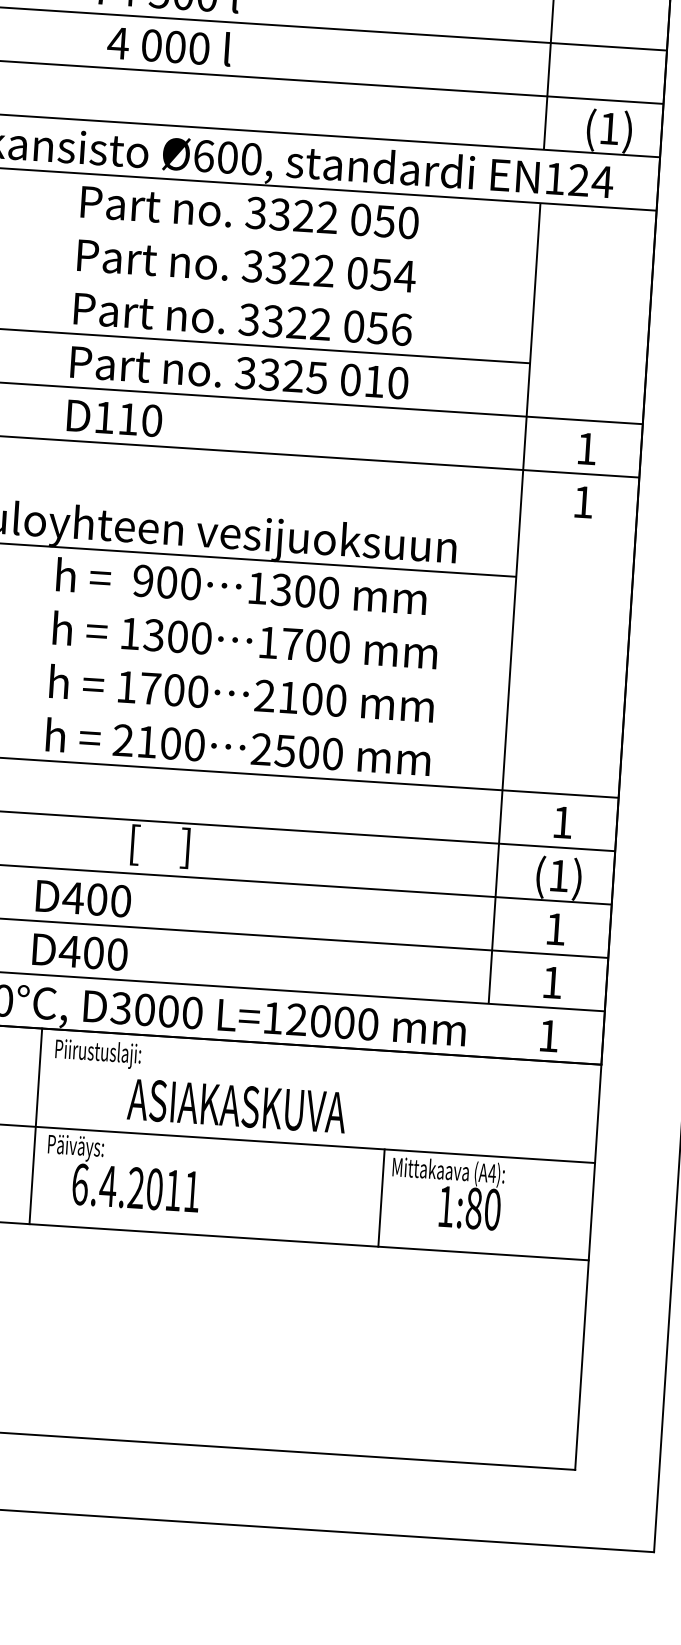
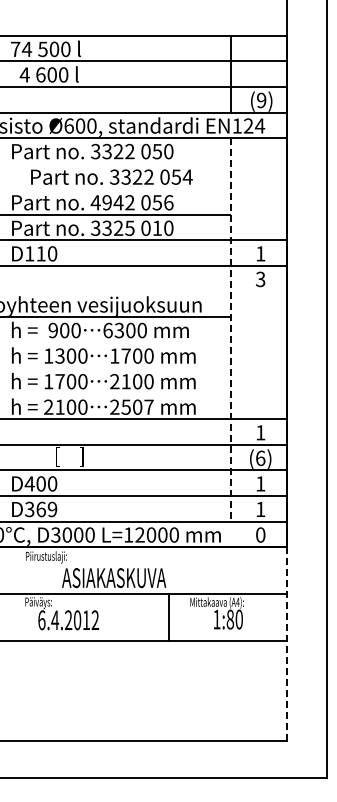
text: (151, 44) -> (40, 74), 000 -> 600
text: (609, 128) -> (261, 100), (1) -> (9)
text: (245, 264) -> (111, 176), moved
text: (271, 320) -> (106, 202), 3322 -> 4942
text: (582, 502) -> (260, 279), 1 -> 3
text: (256, 588) -> (107, 330), 1300 -> 6300
line: (515, 602) -> (231, 329), solid -> dashed
text: (331, 752) -> (148, 406), 2500 -> 2507
text: (558, 876) -> (260, 458), (1) -> (6)
text: (92, 952) -> (40, 509), D400 -> D369
text: (548, 1034) -> (260, 534), 1 -> 0
line: (35, 1125) -> (18, 593), removed
text: (190, 1189) -> (94, 619), 6.4.2011 -> 6.4.2012
line: (380, 1198) -> (168, 617), moved
line: (588, 1265) -> (286, 643), solid -> dashed

